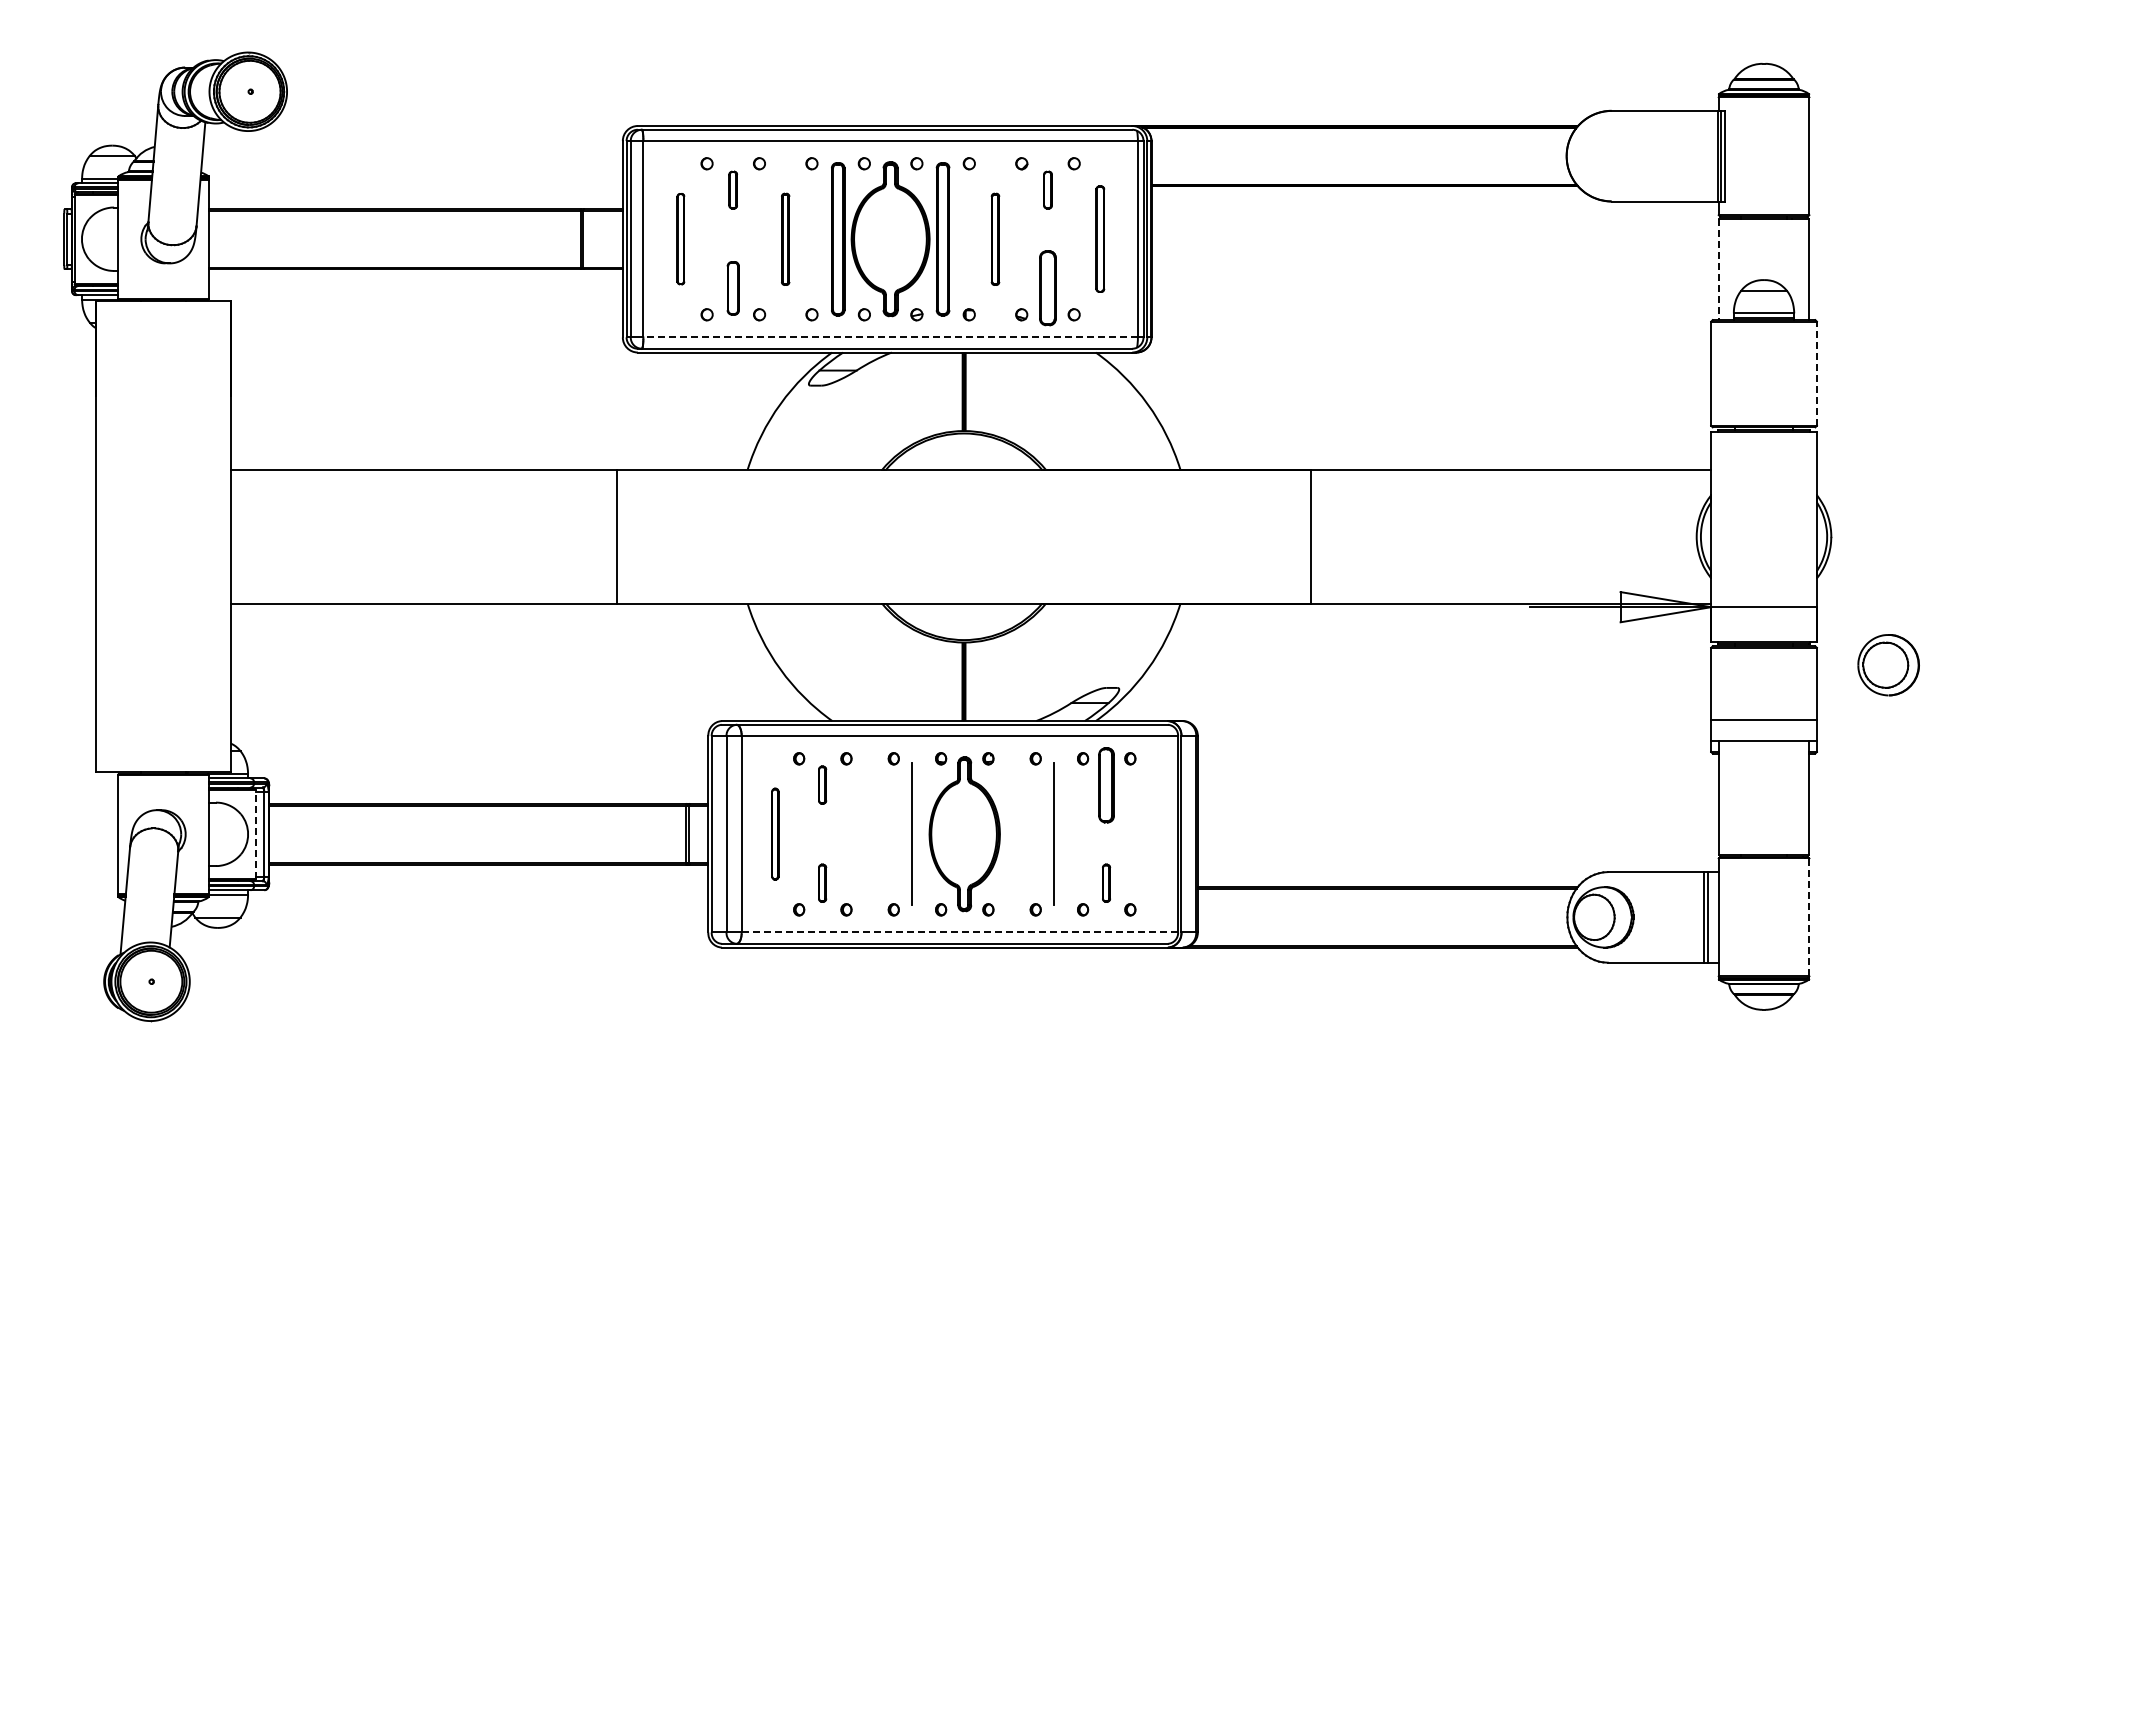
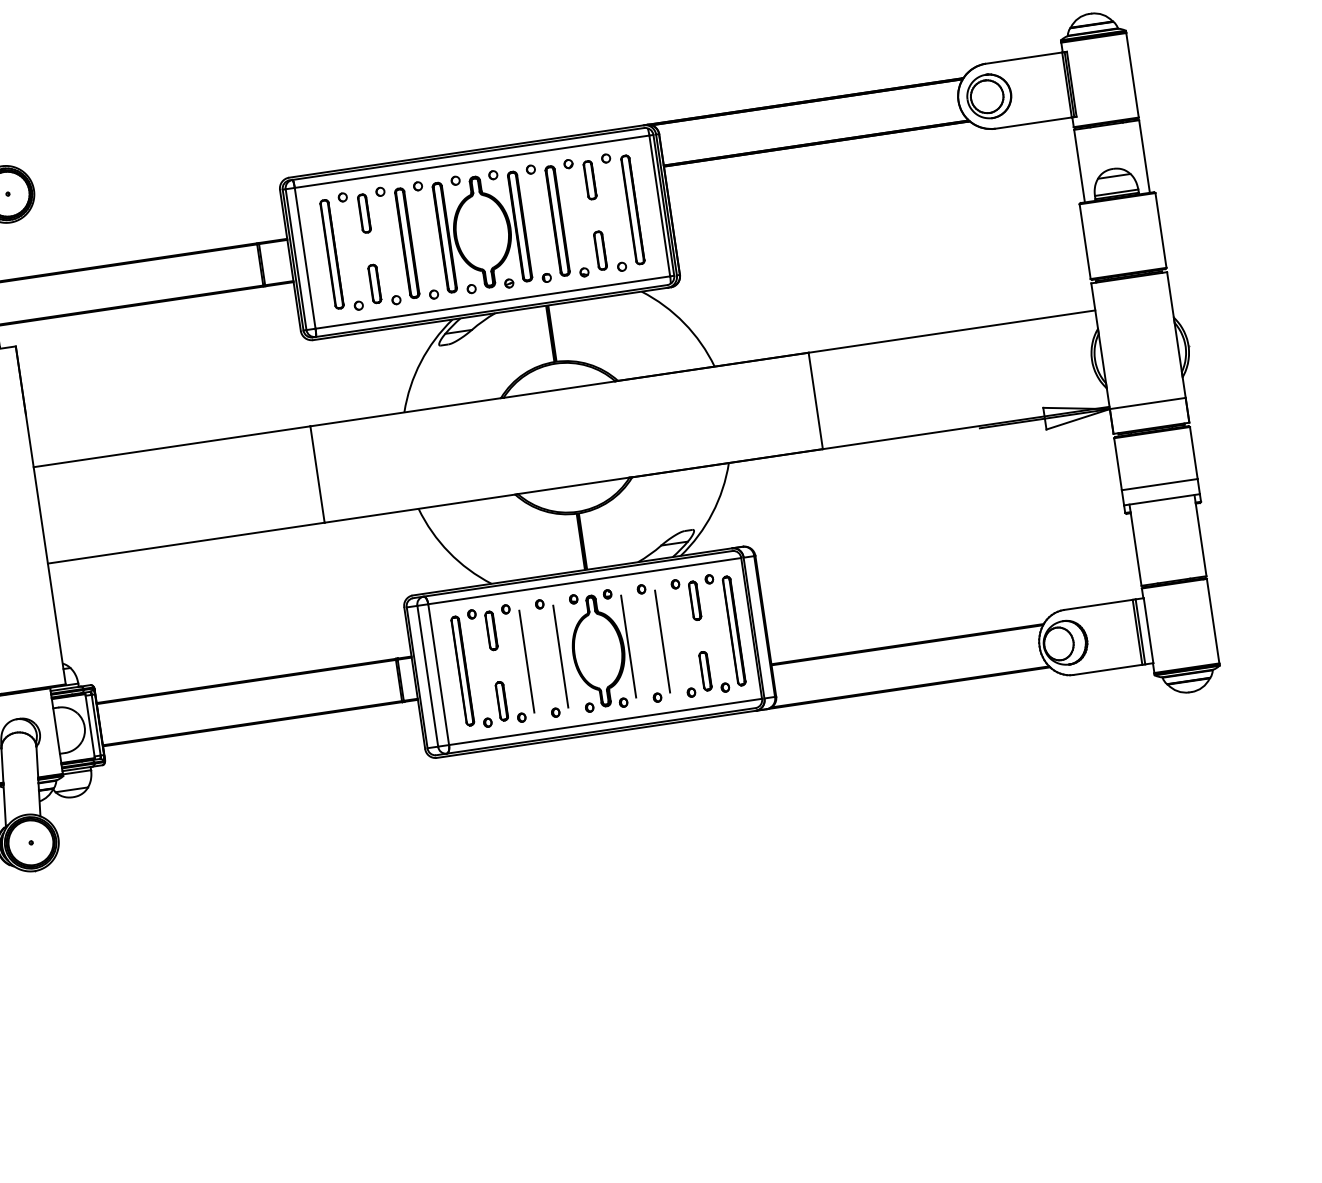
part: (732, 189) -> (363, 213), size x1.43
part: (1047, 189) -> (589, 179), size x1.43
part: (680, 238) -> (331, 253), size x1.67
part: (1099, 238) -> (632, 209), size x1.43
part: (785, 239) -> (407, 243), size x1.67
part: (995, 239) -> (557, 221), size x1.67
line: (1718, 269) -> (1079, 166), dashed -> solid
part: (1047, 288) -> (600, 250), size x0.71
line: (890, 337) -> (492, 302), dashed -> solid
line: (1816, 373) -> (1160, 230), dashed -> solid
part: (1888, 665) -> (989, 96), moved
part: (822, 784) -> (491, 630), size x1.43
part: (1106, 784) -> (695, 600), size x0.71
part: (775, 833) -> (462, 670), size x1.67
part: (1153, 833) -> (733, 630), added
line: (255, 834) -> (90, 726), dashed -> solid
line: (864, 834) -> (526, 661), added
line: (1006, 834) -> (628, 646), added
part: (822, 882) -> (501, 700), size x1.43
part: (1106, 882) -> (705, 670), size x1.43
line: (1809, 917) -> (1213, 621), dashed -> solid
line: (959, 932) -> (605, 721), dashed -> solid

